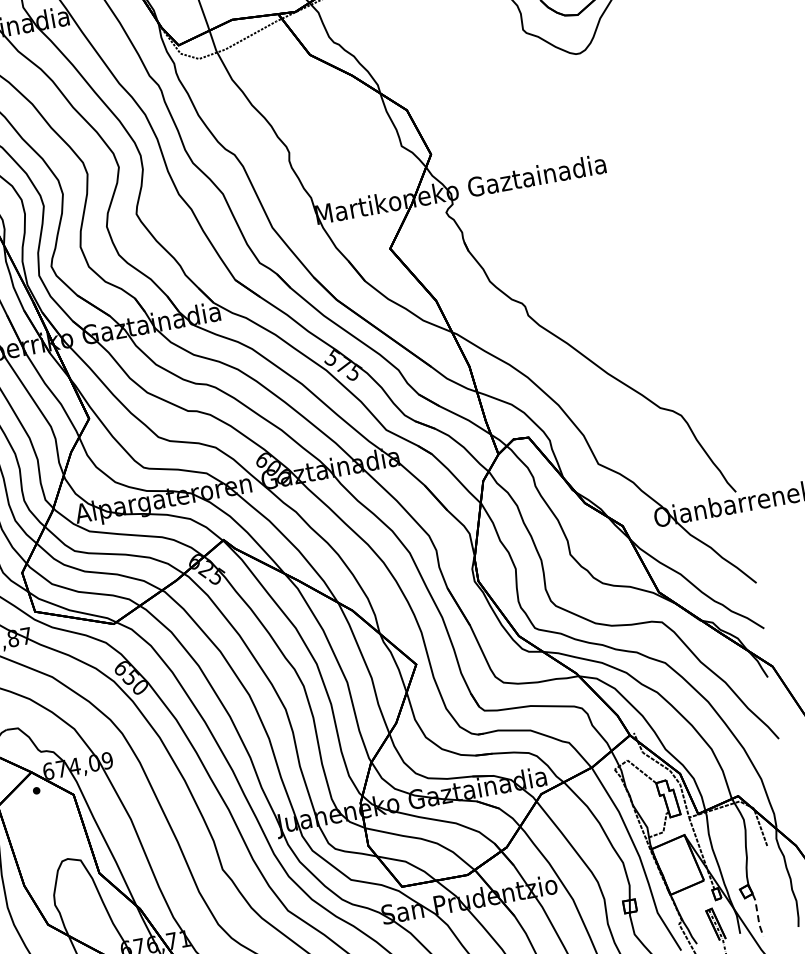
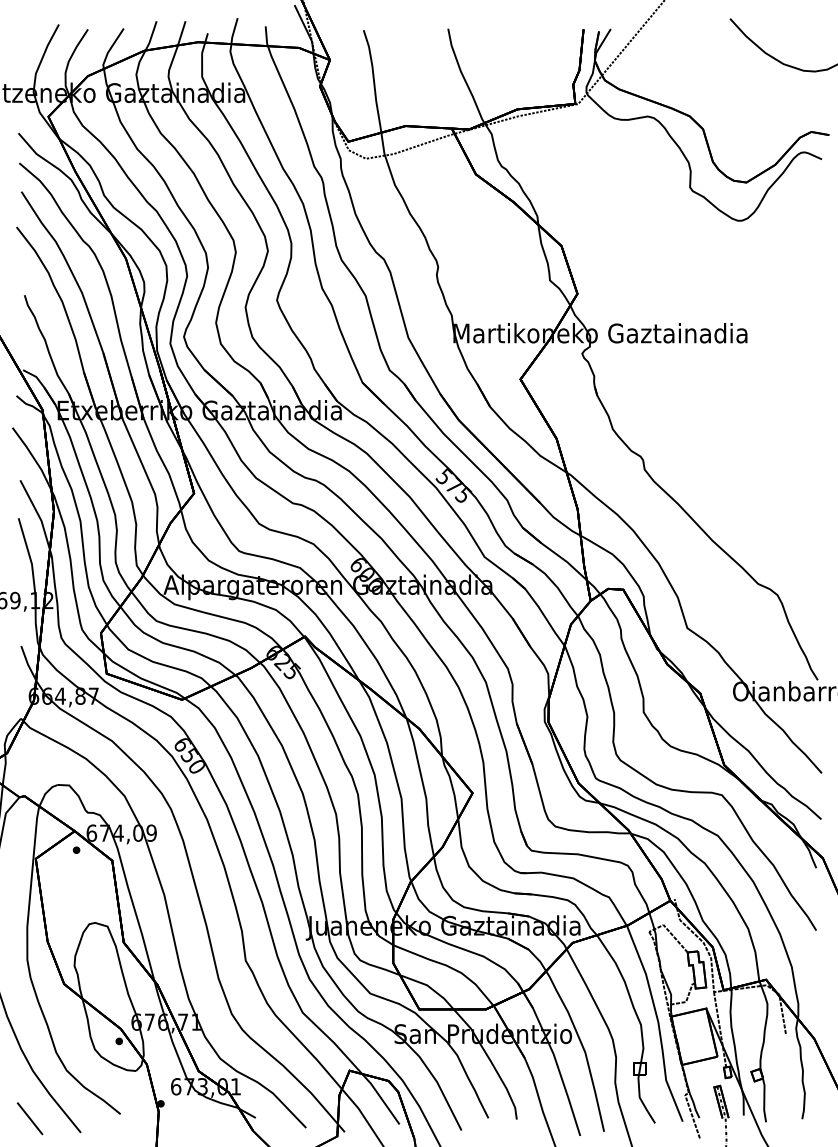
line: (758, 915) -> (764, 1100), dashed -> solid

